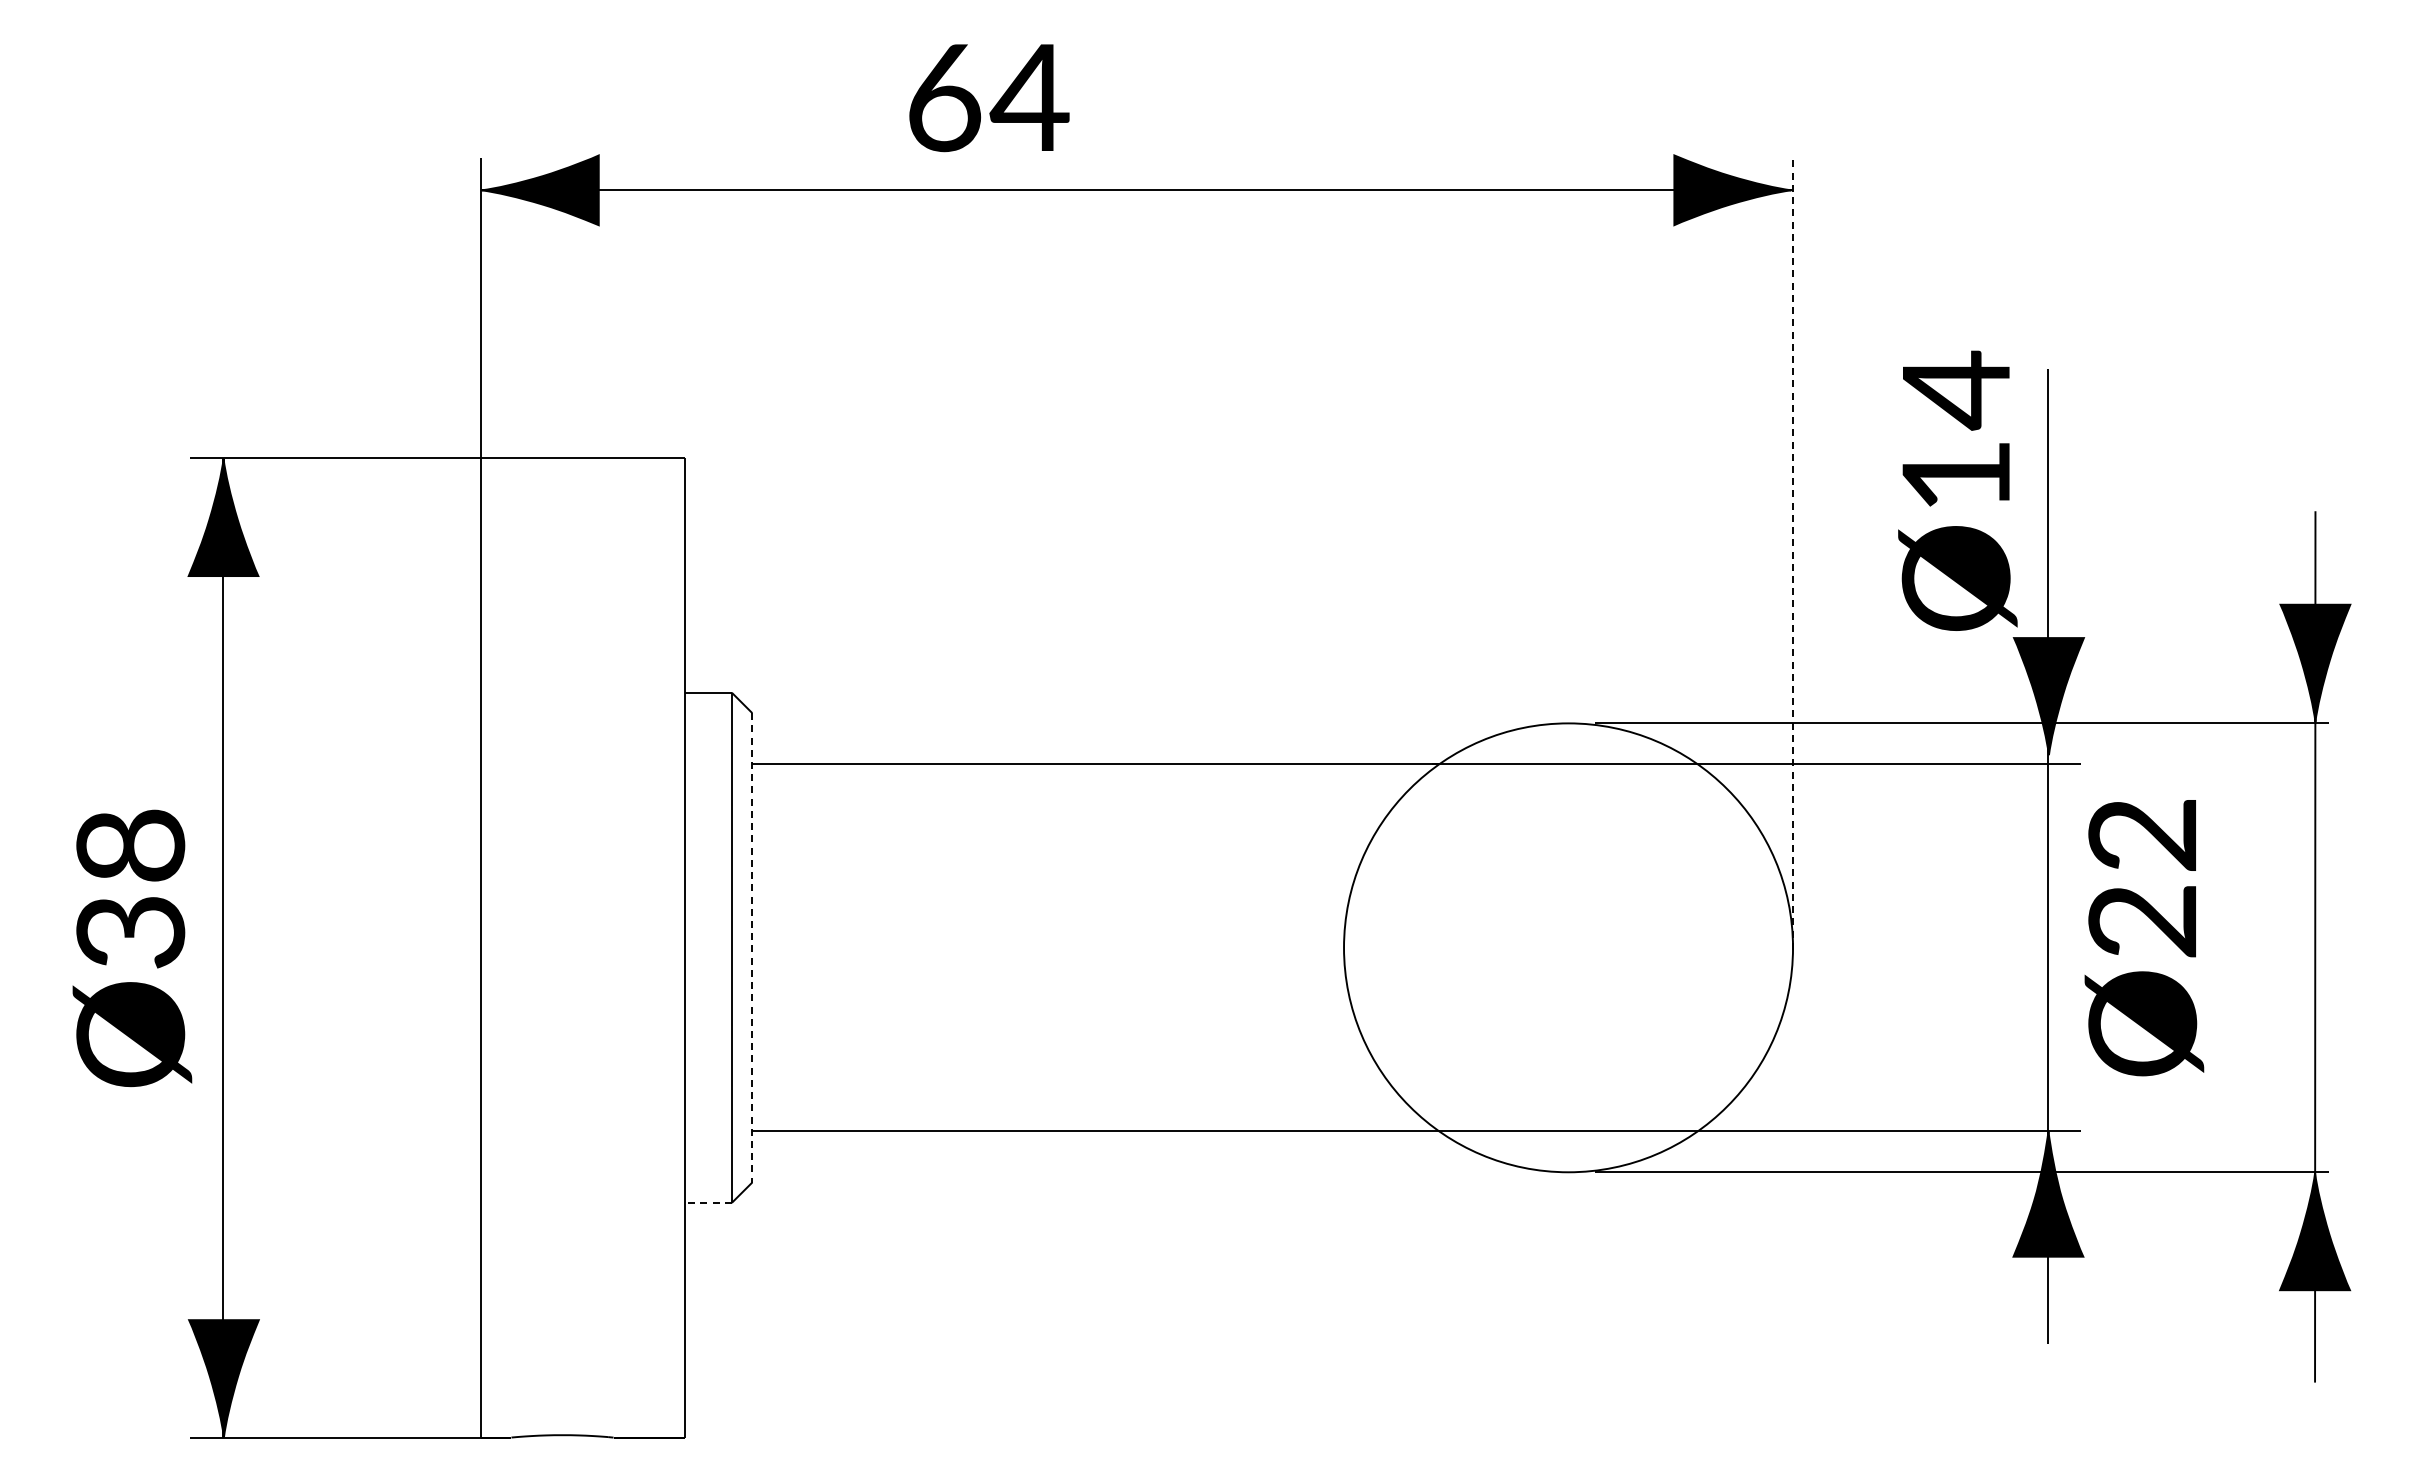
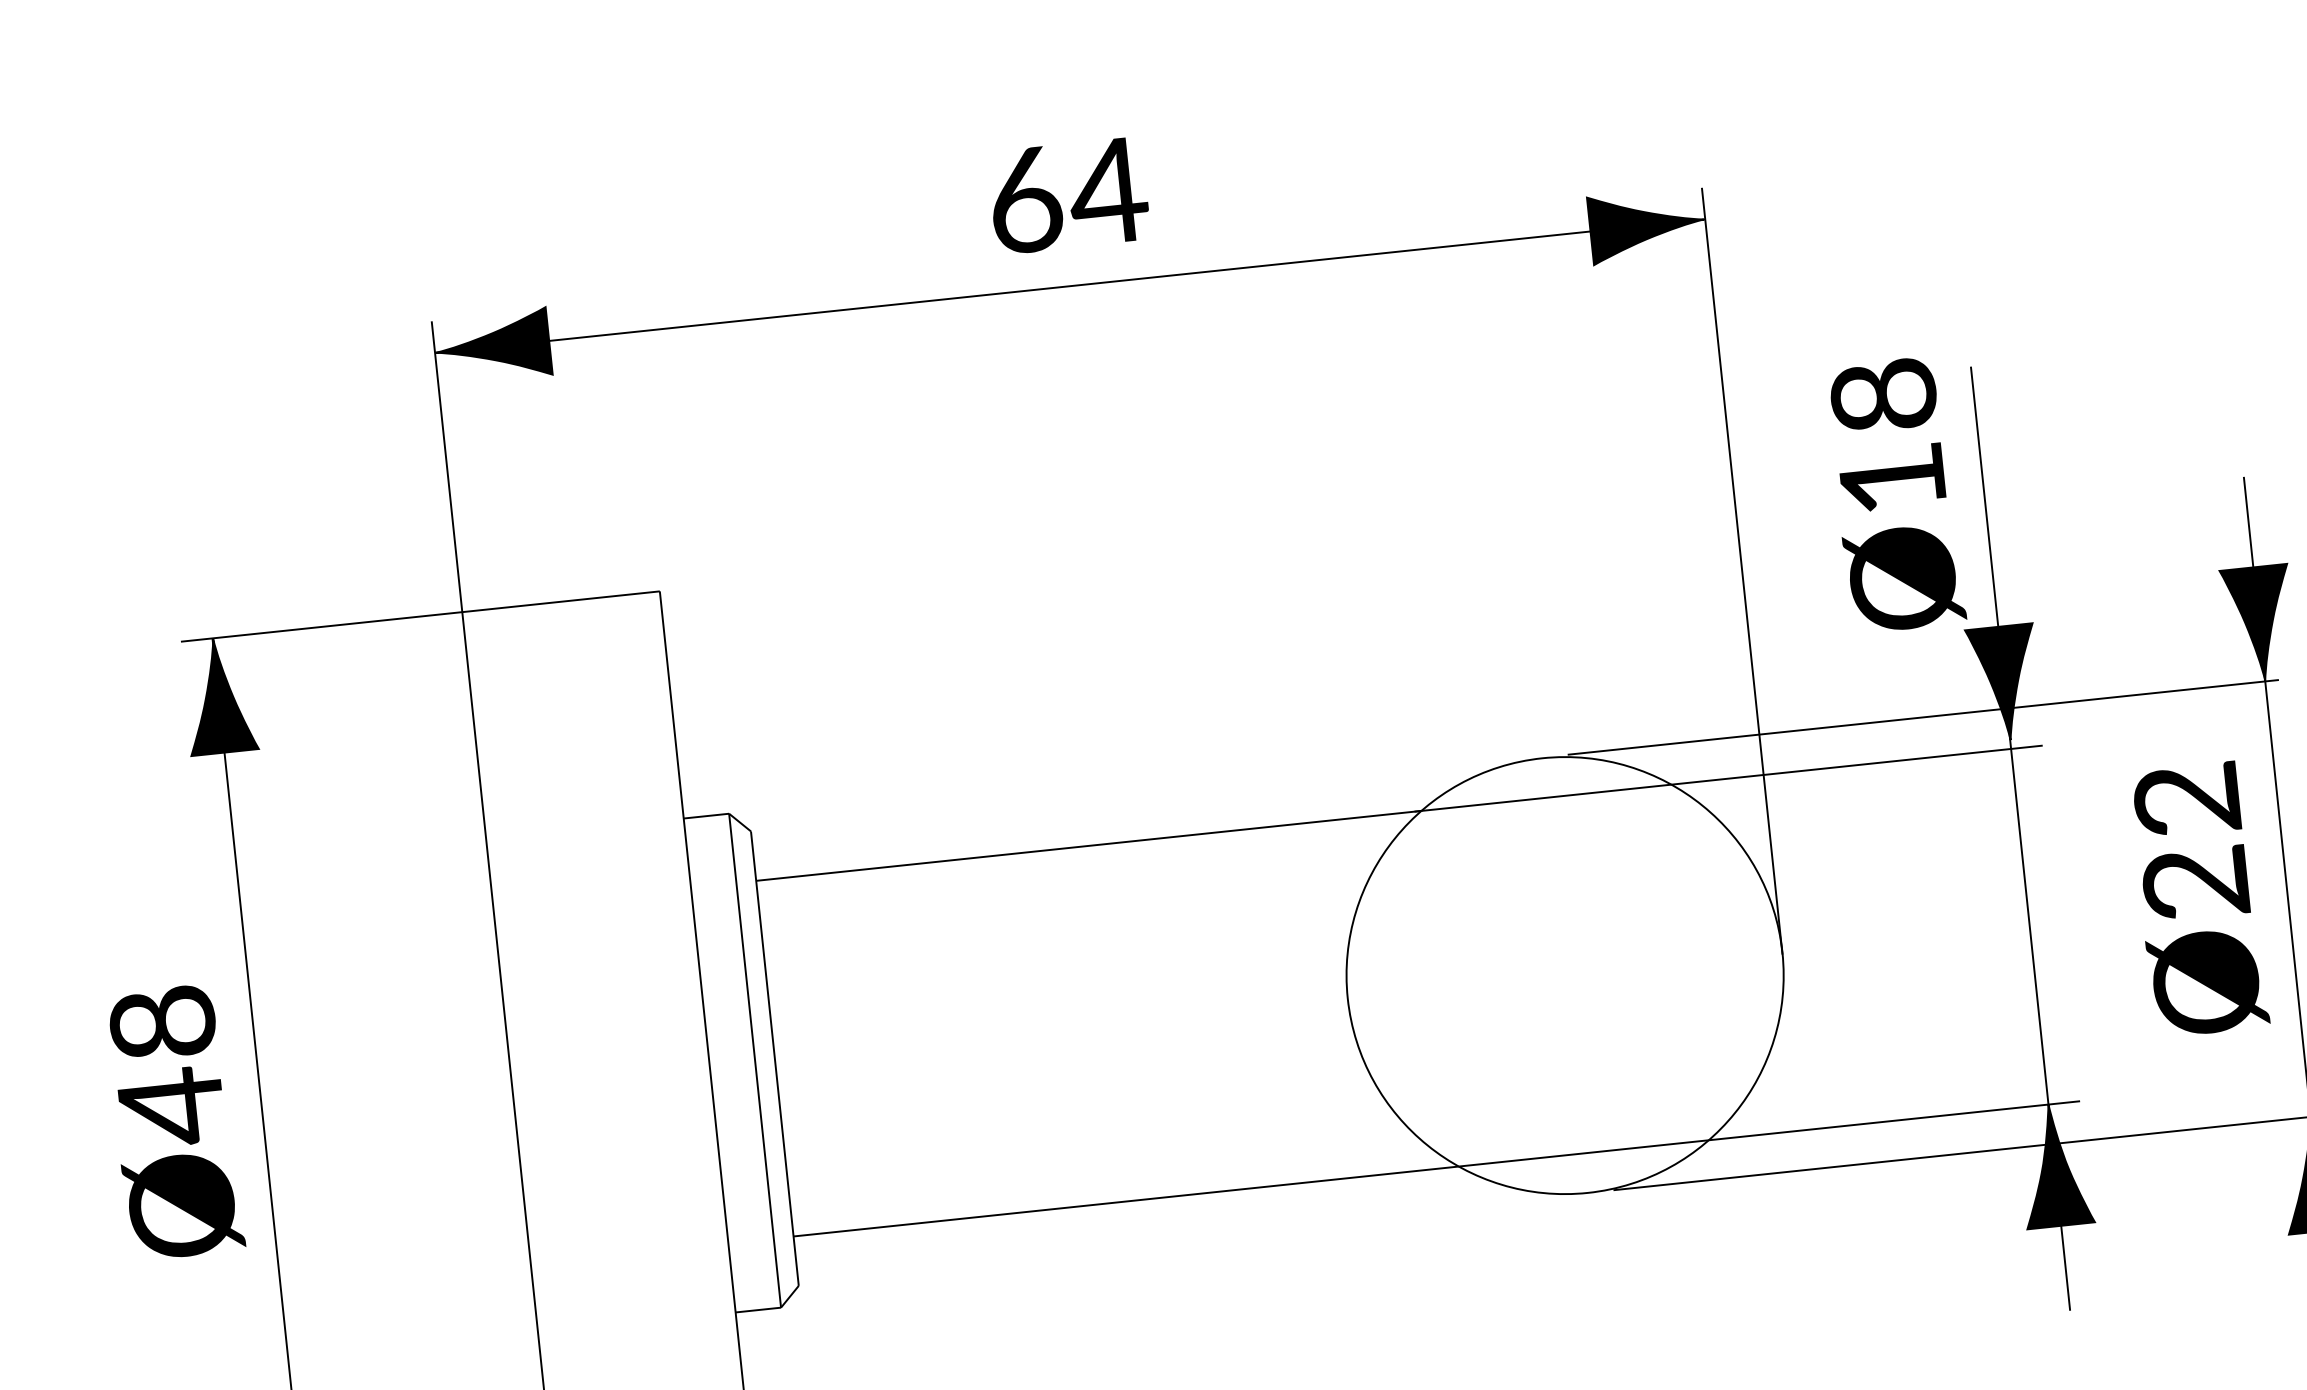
text: (989, 98) -> (1069, 196), moved
text: (1955, 390) -> (1883, 396), Ø14 -> Ø18
line: (1792, 553) -> (1741, 571), dashed -> solid
text: (130, 933) -> (171, 1108), Ø38 -> Ø48
text: (2144, 938) -> (2199, 899), moved
line: (752, 947) -> (775, 1058), dashed -> solid
line: (707, 1202) -> (757, 1309), dashed -> solid

